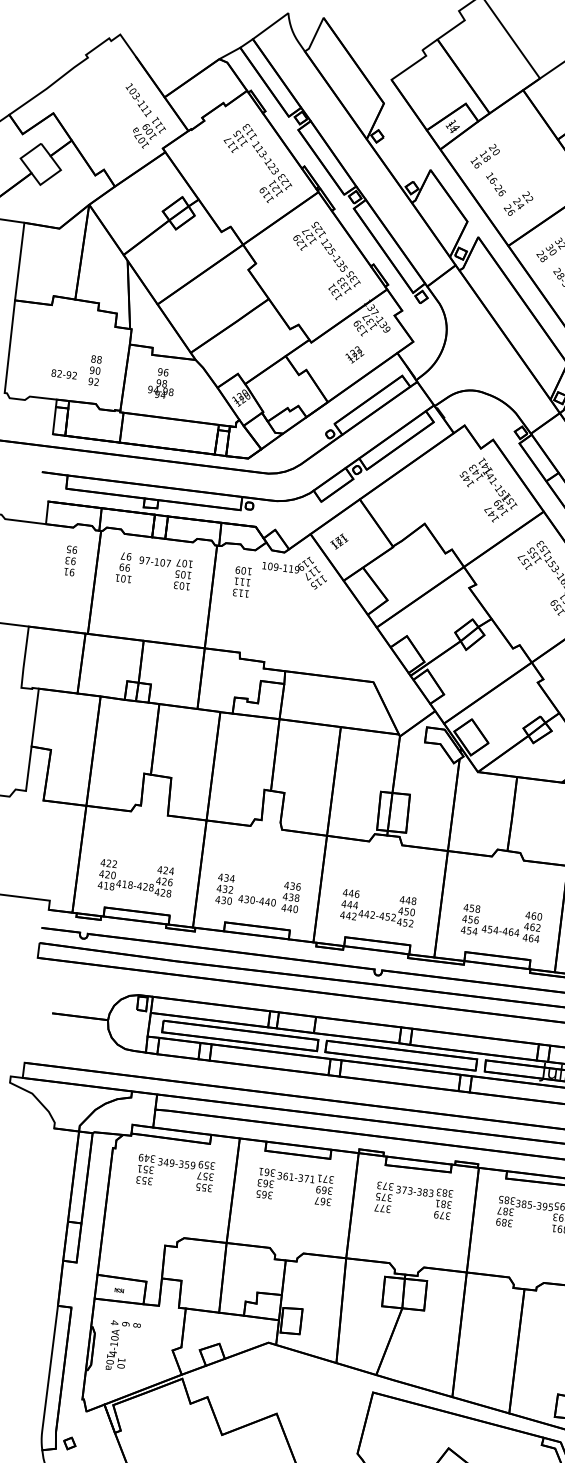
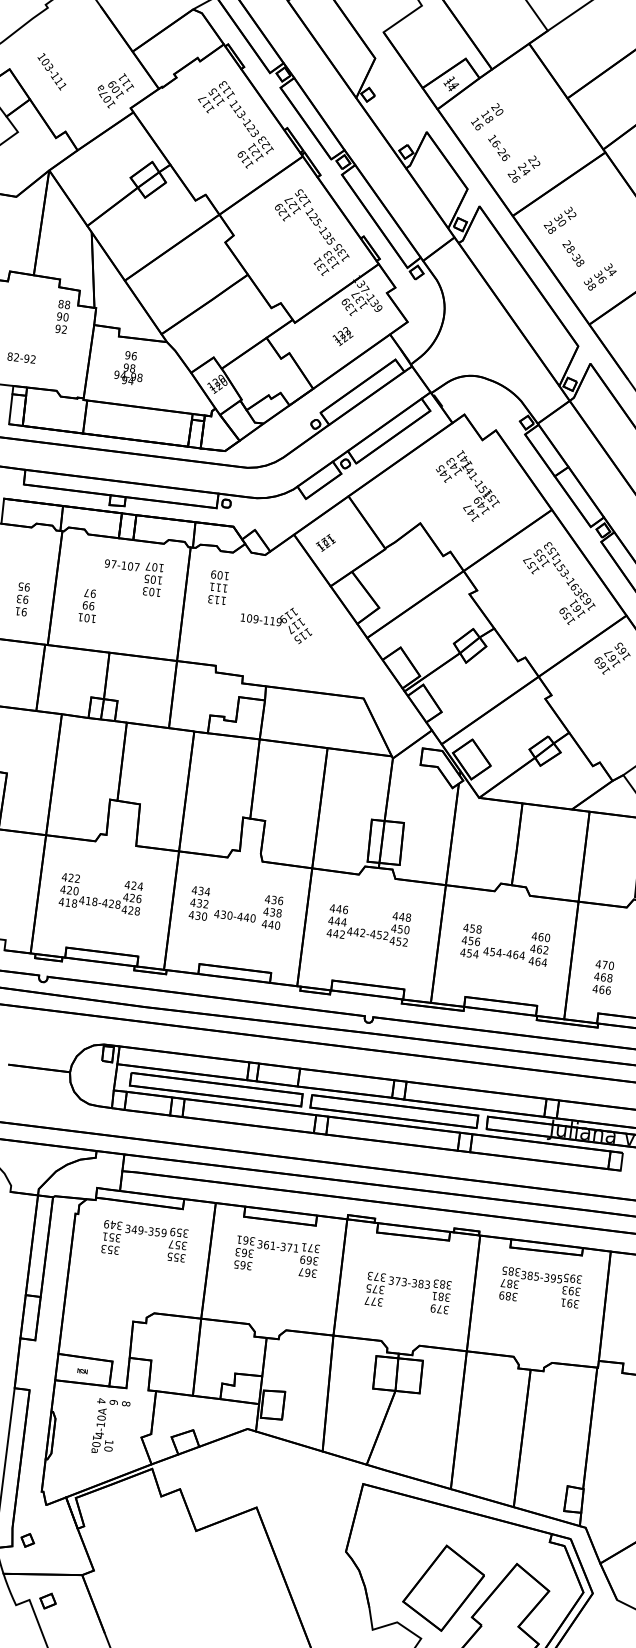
text: (138, 99) -> (51, 71), moved
text: (94, 370) -> (62, 316), moved
text: (488, 489) -> (467, 485), moved
text: (70, 561) -> (22, 599), moved
text: (122, 567) -> (86, 605), moved
text: (294, 572) -> (276, 625), moved
text: (135, 878) -> (100, 894), moved
text: (257, 892) -> (235, 907), moved
text: (377, 908) -> (368, 925), moved
text: (501, 922) -> (505, 944), moved
text: (413, 1200) -> (407, 1292), moved
text: (122, 1344) -> (110, 1425), moved

